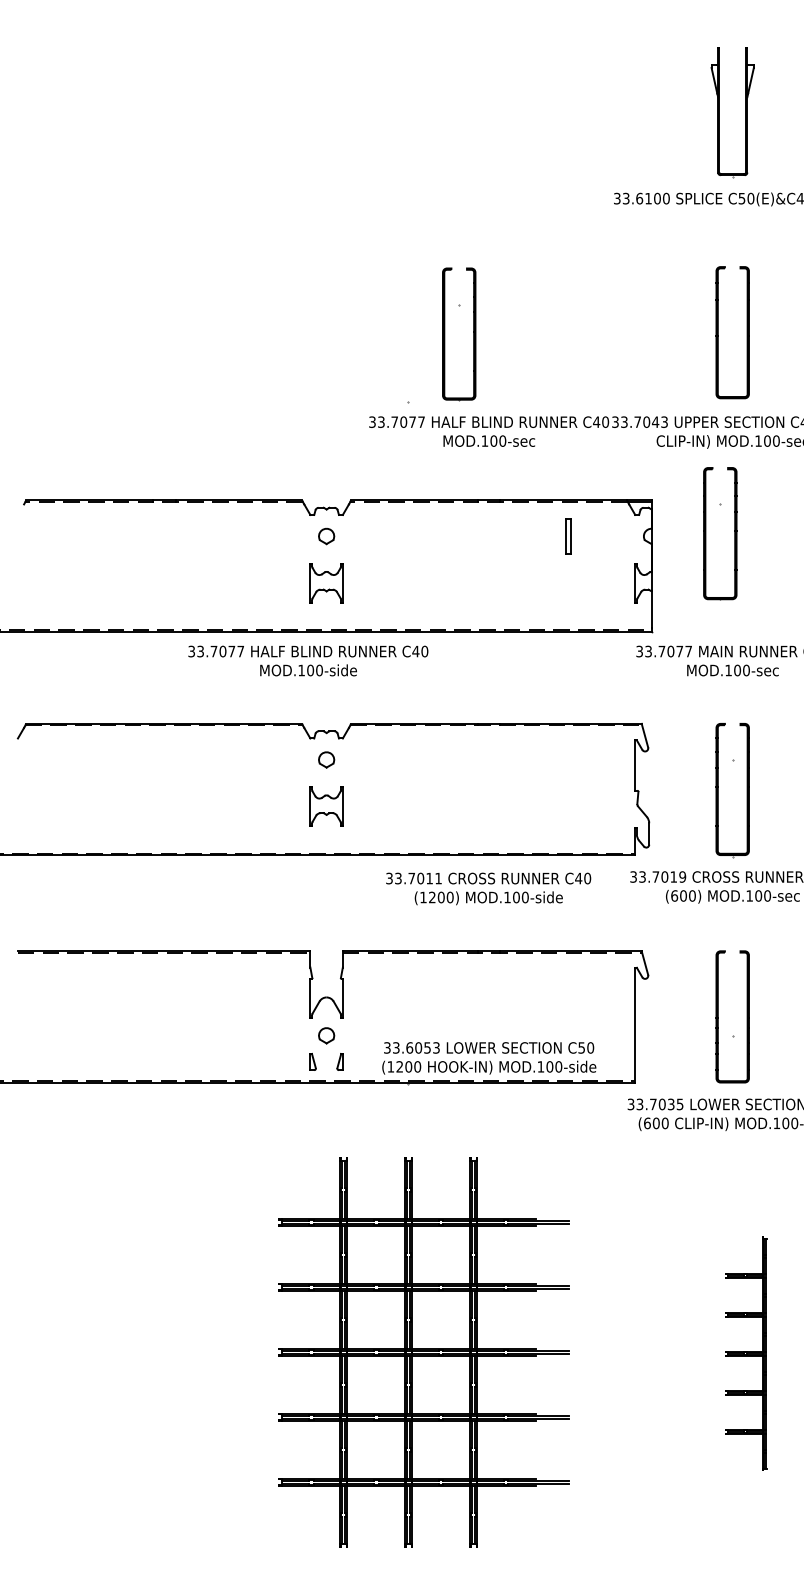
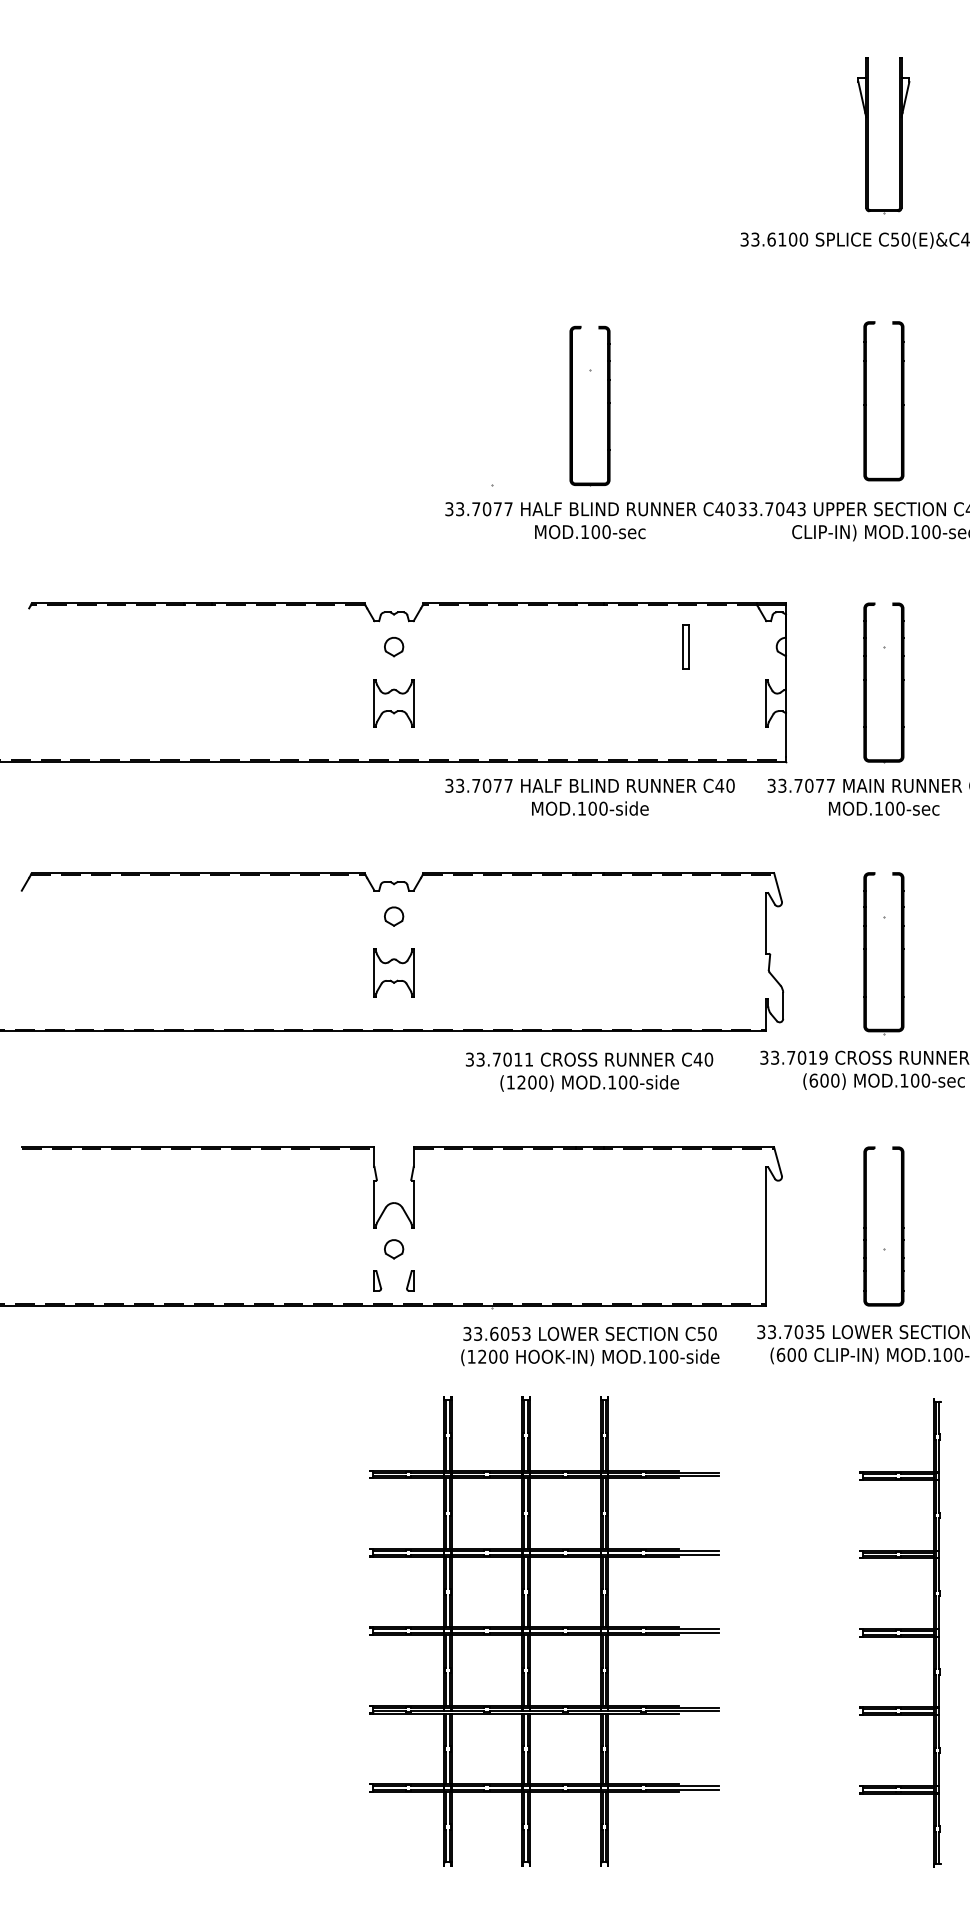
part: (444, 333) -> (572, 405), moved
part: (705, 533) -> (866, 682), moved
text: (307, 660) -> (589, 796), moved
text: (489, 1058) -> (590, 1346), moved
part: (423, 1352) -> (544, 1631), moved
part: (746, 1353) -> (900, 1632), size x1.67

